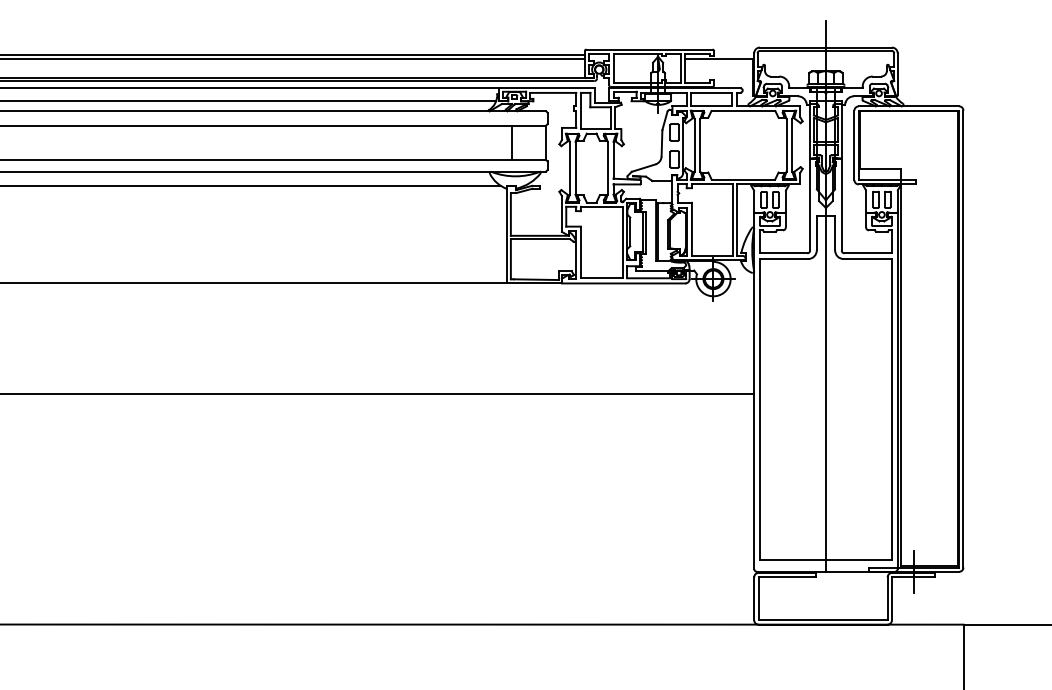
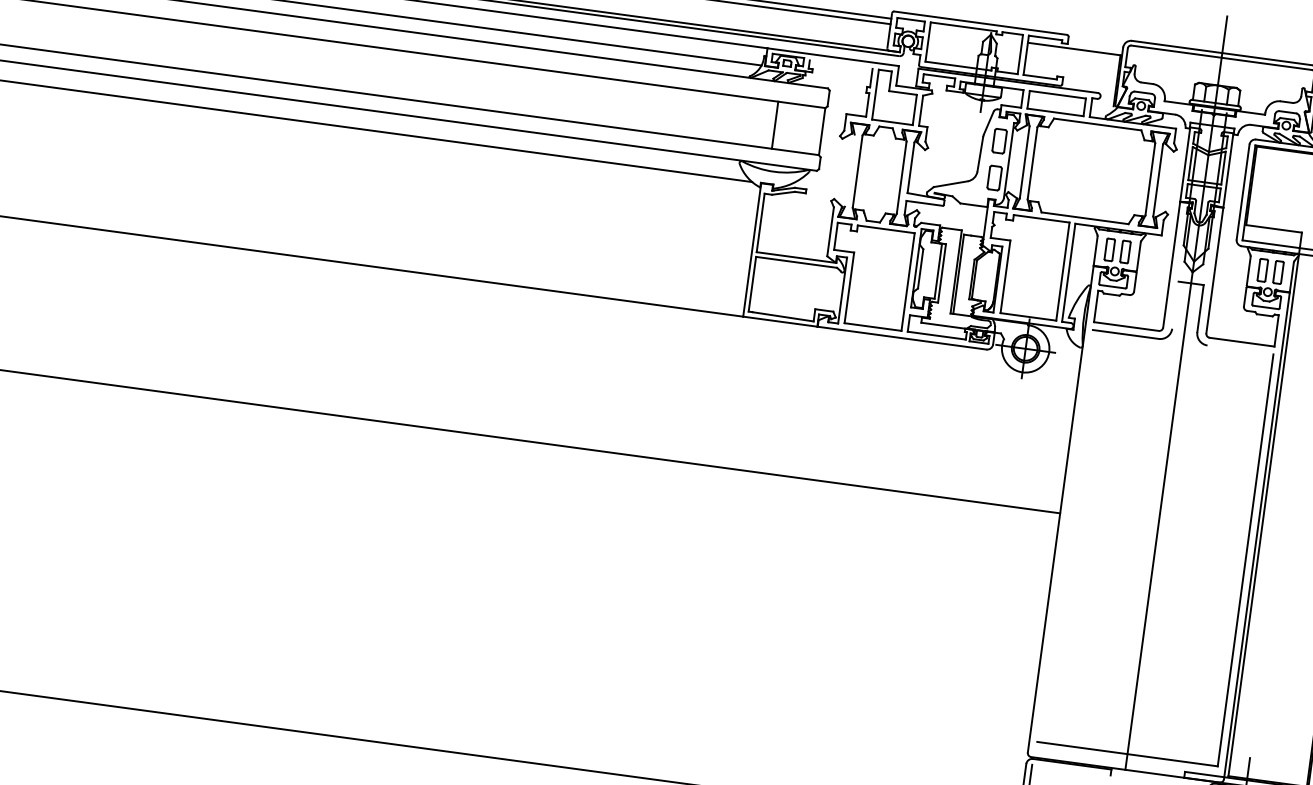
line: (553, 92) -> (841, 64), removed
line: (569, 167) -> (849, 169), removed
line: (816, 233) -> (1174, 305), removed
line: (867, 259) -> (1239, 350), removed
line: (759, 409) -> (1064, 535), removed
line: (786, 577) -> (1070, 770), removed

